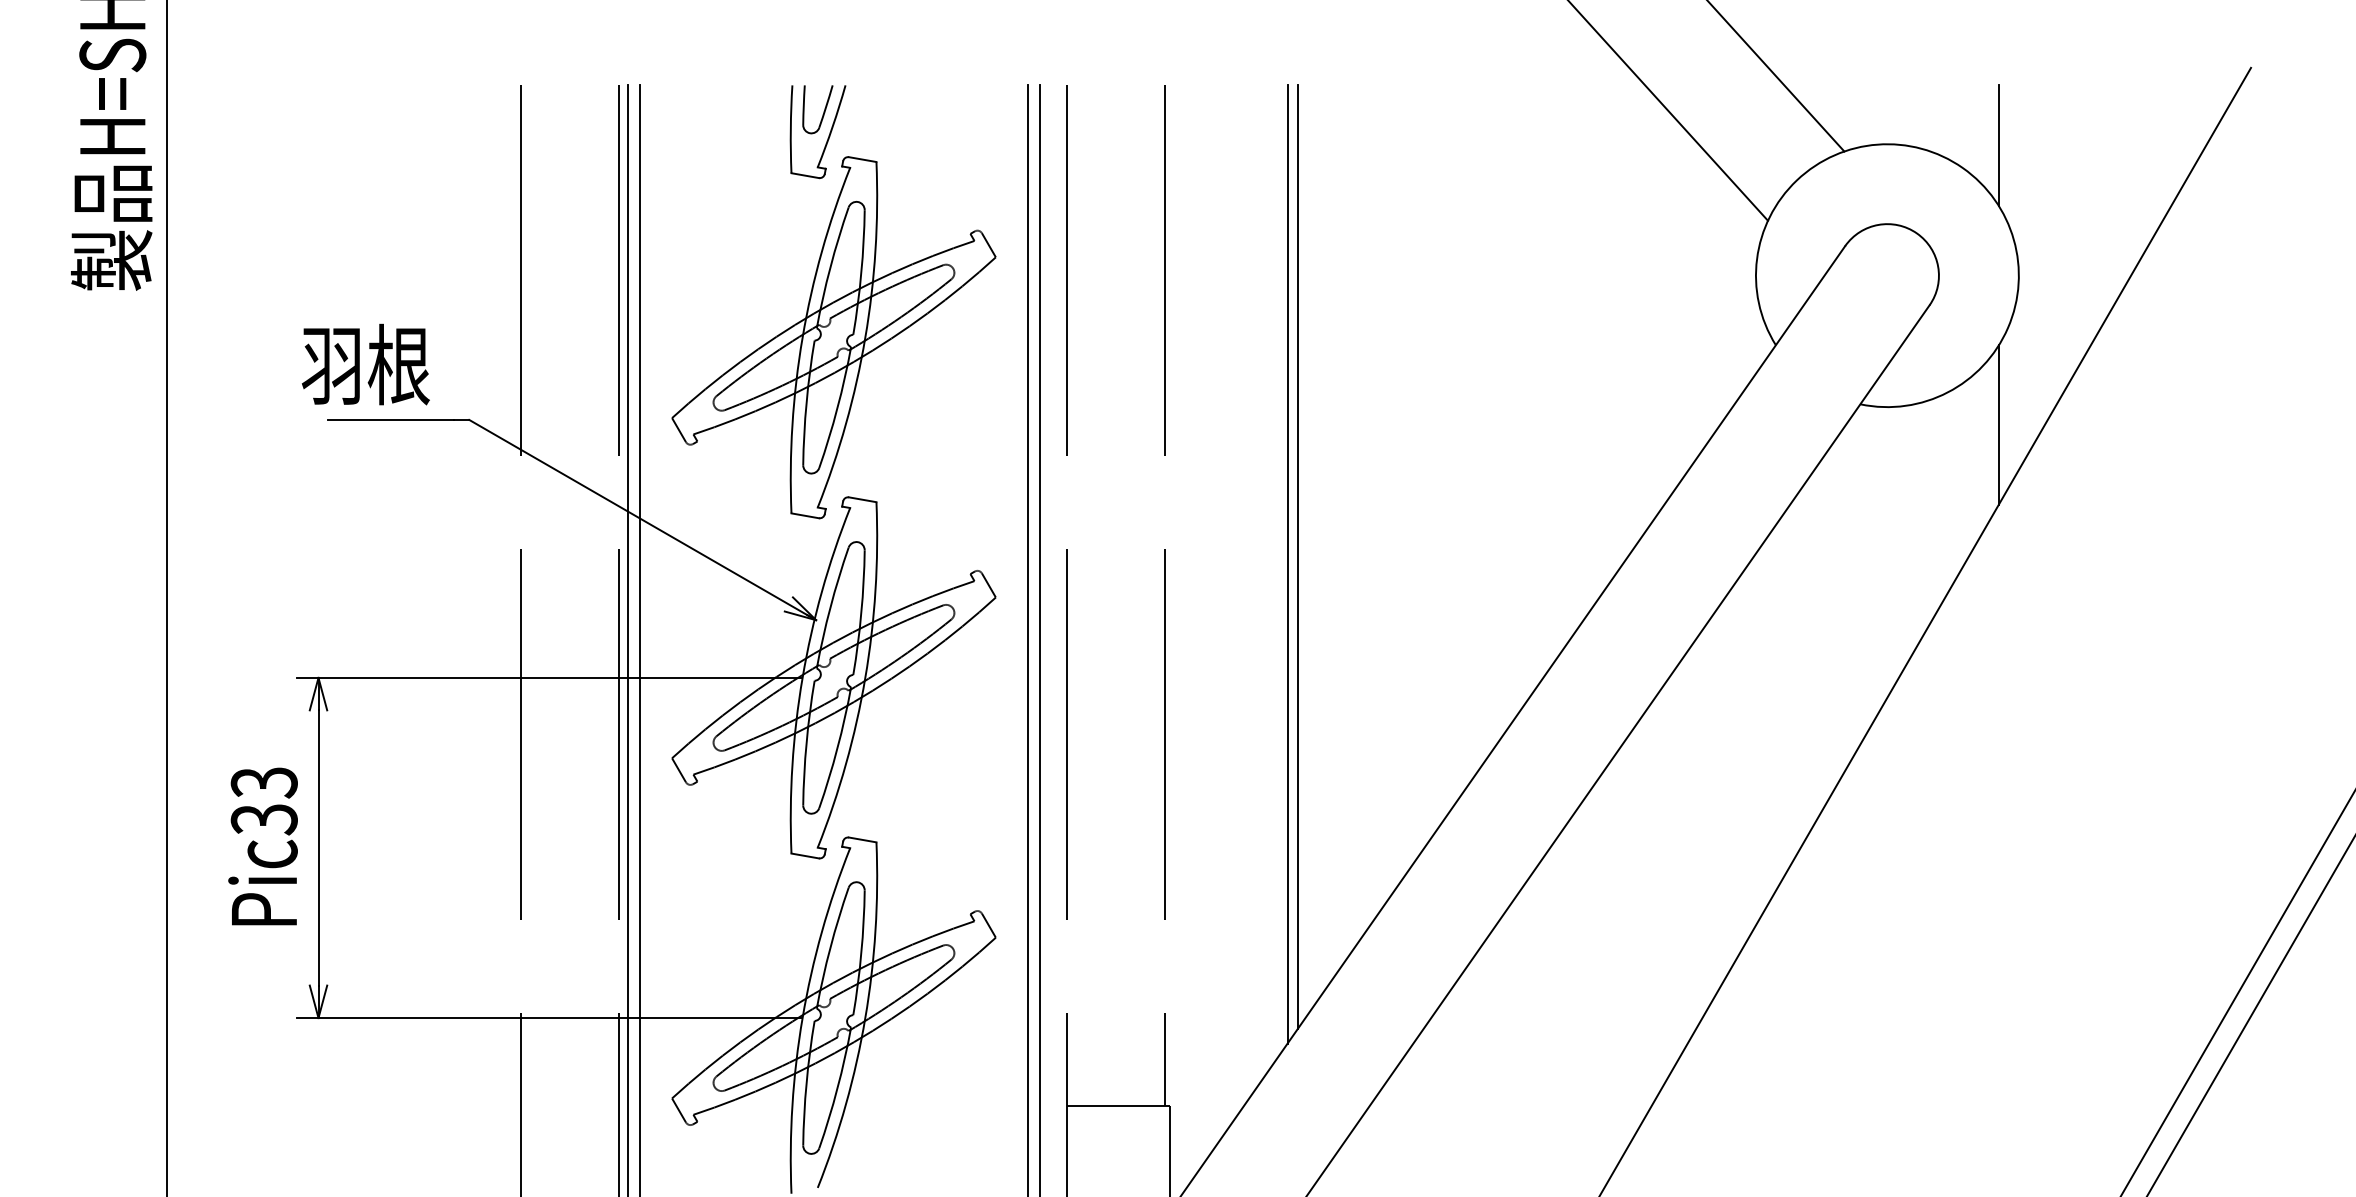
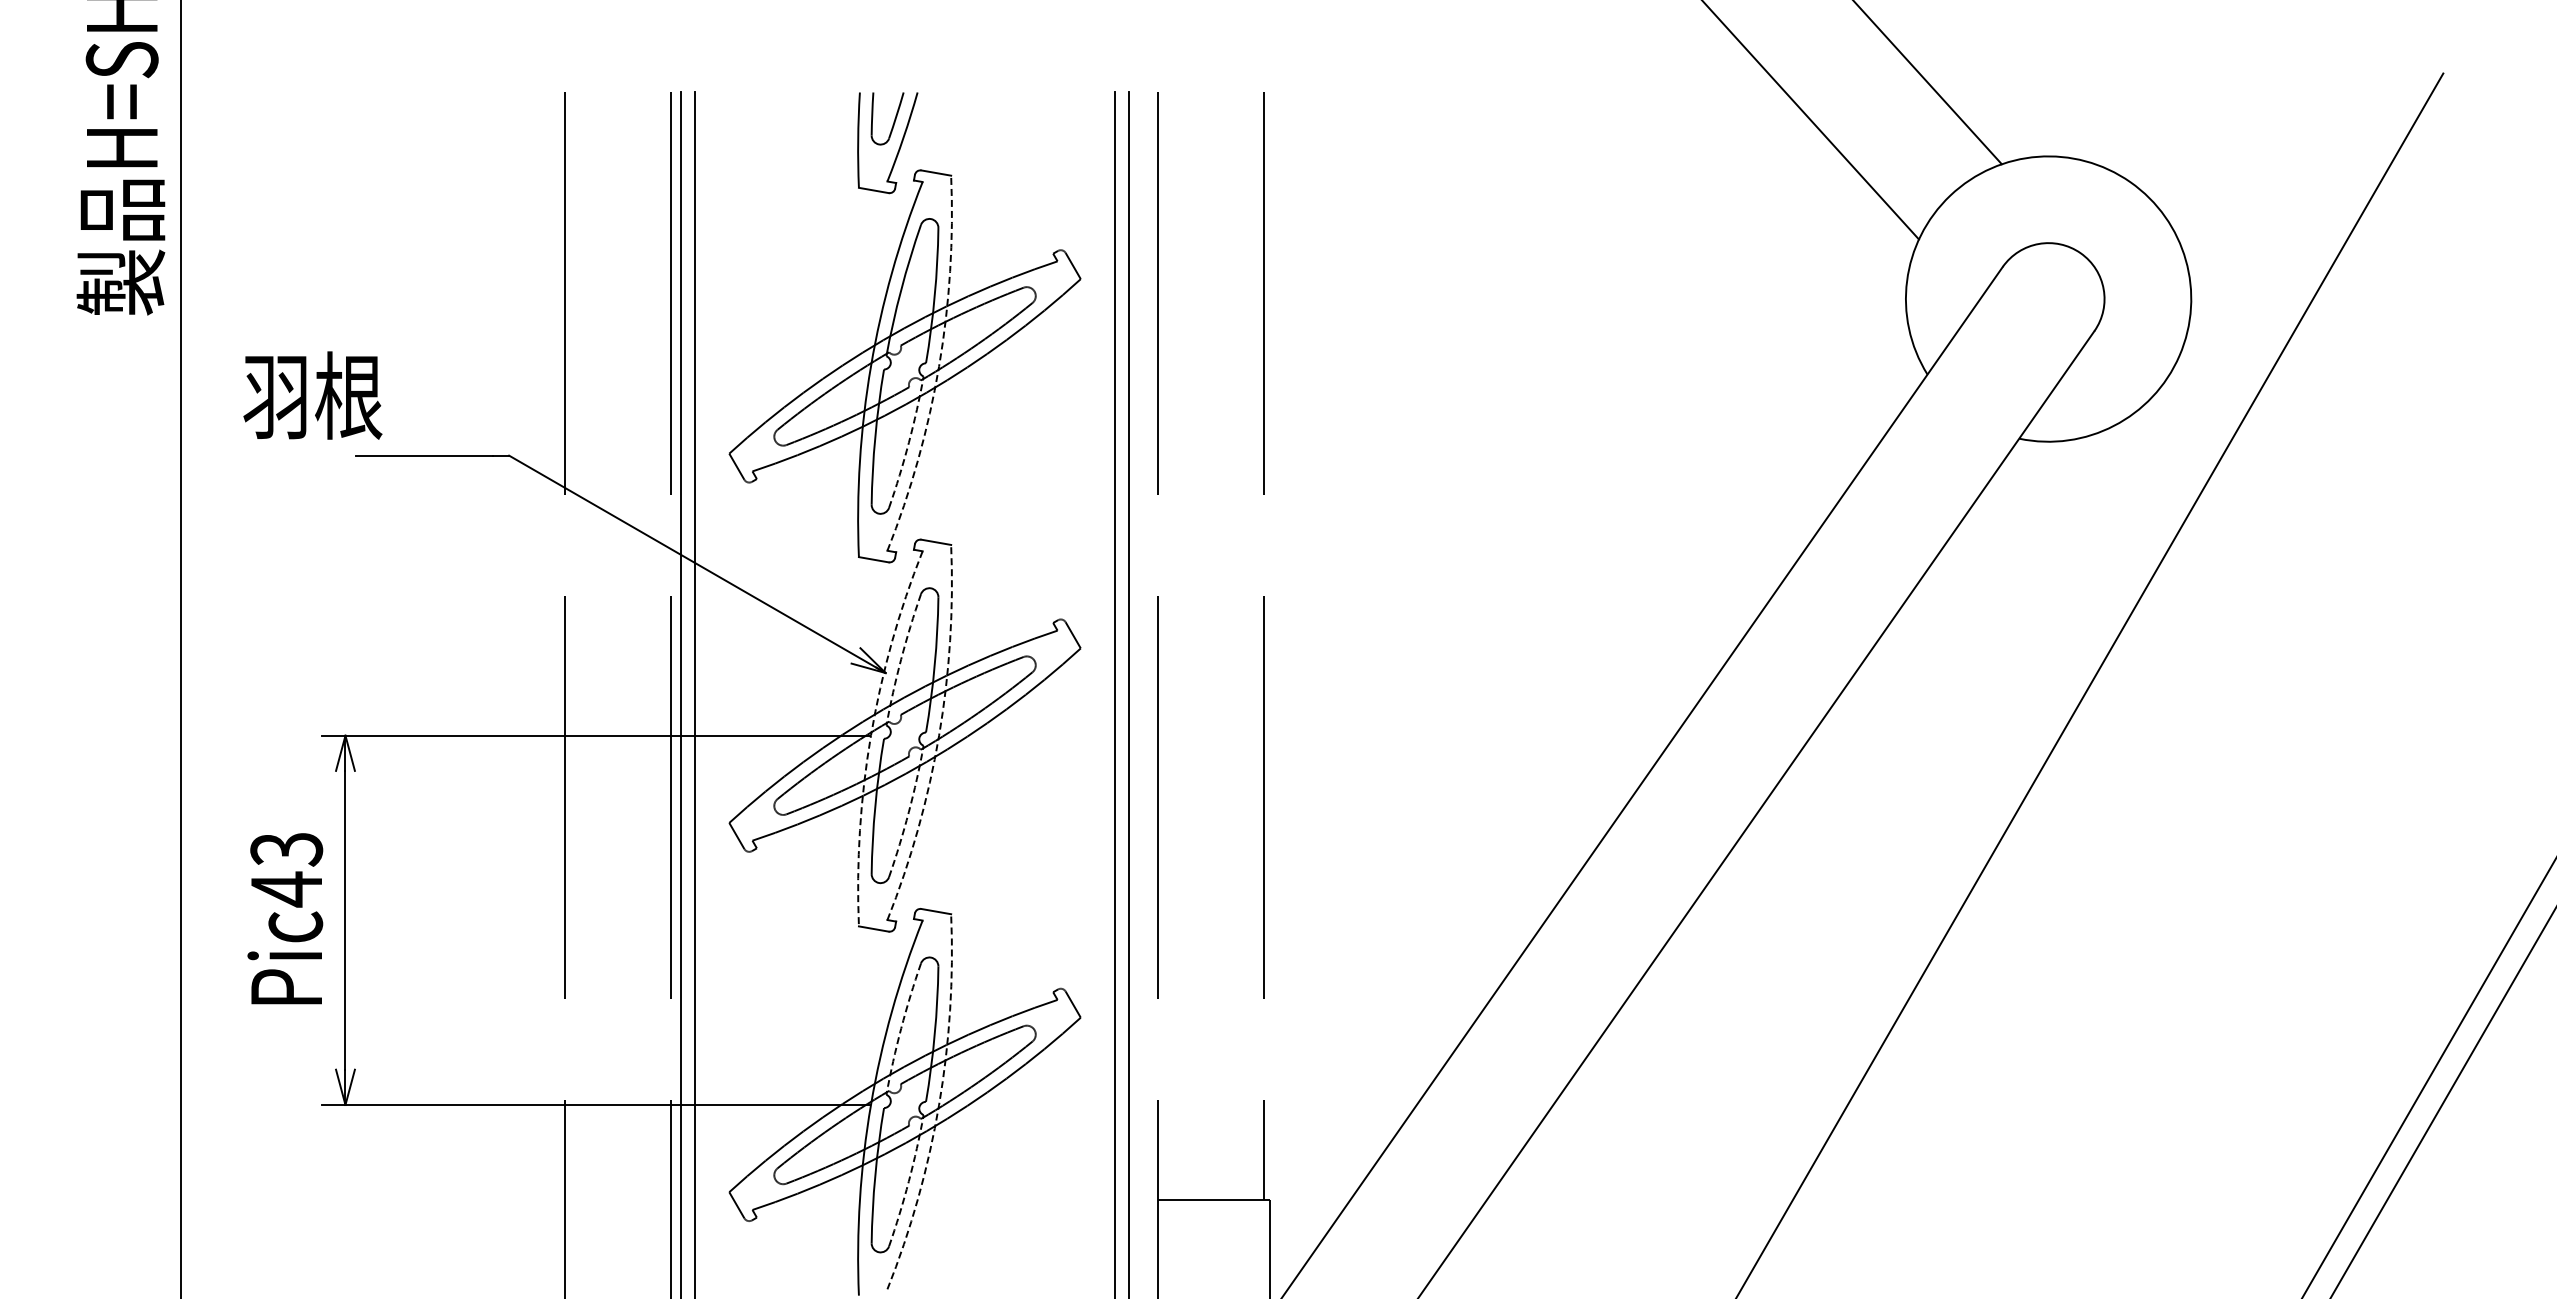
line: (1998, 145) -> (2169, 157), removed
arc: (865, 337) -> (939, 366), solid -> dashed
text: (365, 364) -> (312, 395), moved
arc: (837, 407) -> (908, 442), solid -> dashed
line: (1998, 424) -> (2169, 460), removed
line: (1297, 557) -> (1408, 604), removed
line: (1287, 564) -> (1397, 612), removed
arc: (830, 607) -> (901, 659), solid -> dashed
arc: (803, 677) -> (871, 735), solid -> dashed
arc: (865, 677) -> (939, 735), solid -> dashed
arc: (837, 748) -> (908, 812), solid -> dashed
text: (264, 819) -> (286, 889), Pic33 -> Pic43
arc: (830, 947) -> (901, 1028), solid -> dashed
arc: (865, 1018) -> (939, 1105), solid -> dashed
arc: (837, 1088) -> (908, 1181), solid -> dashed

